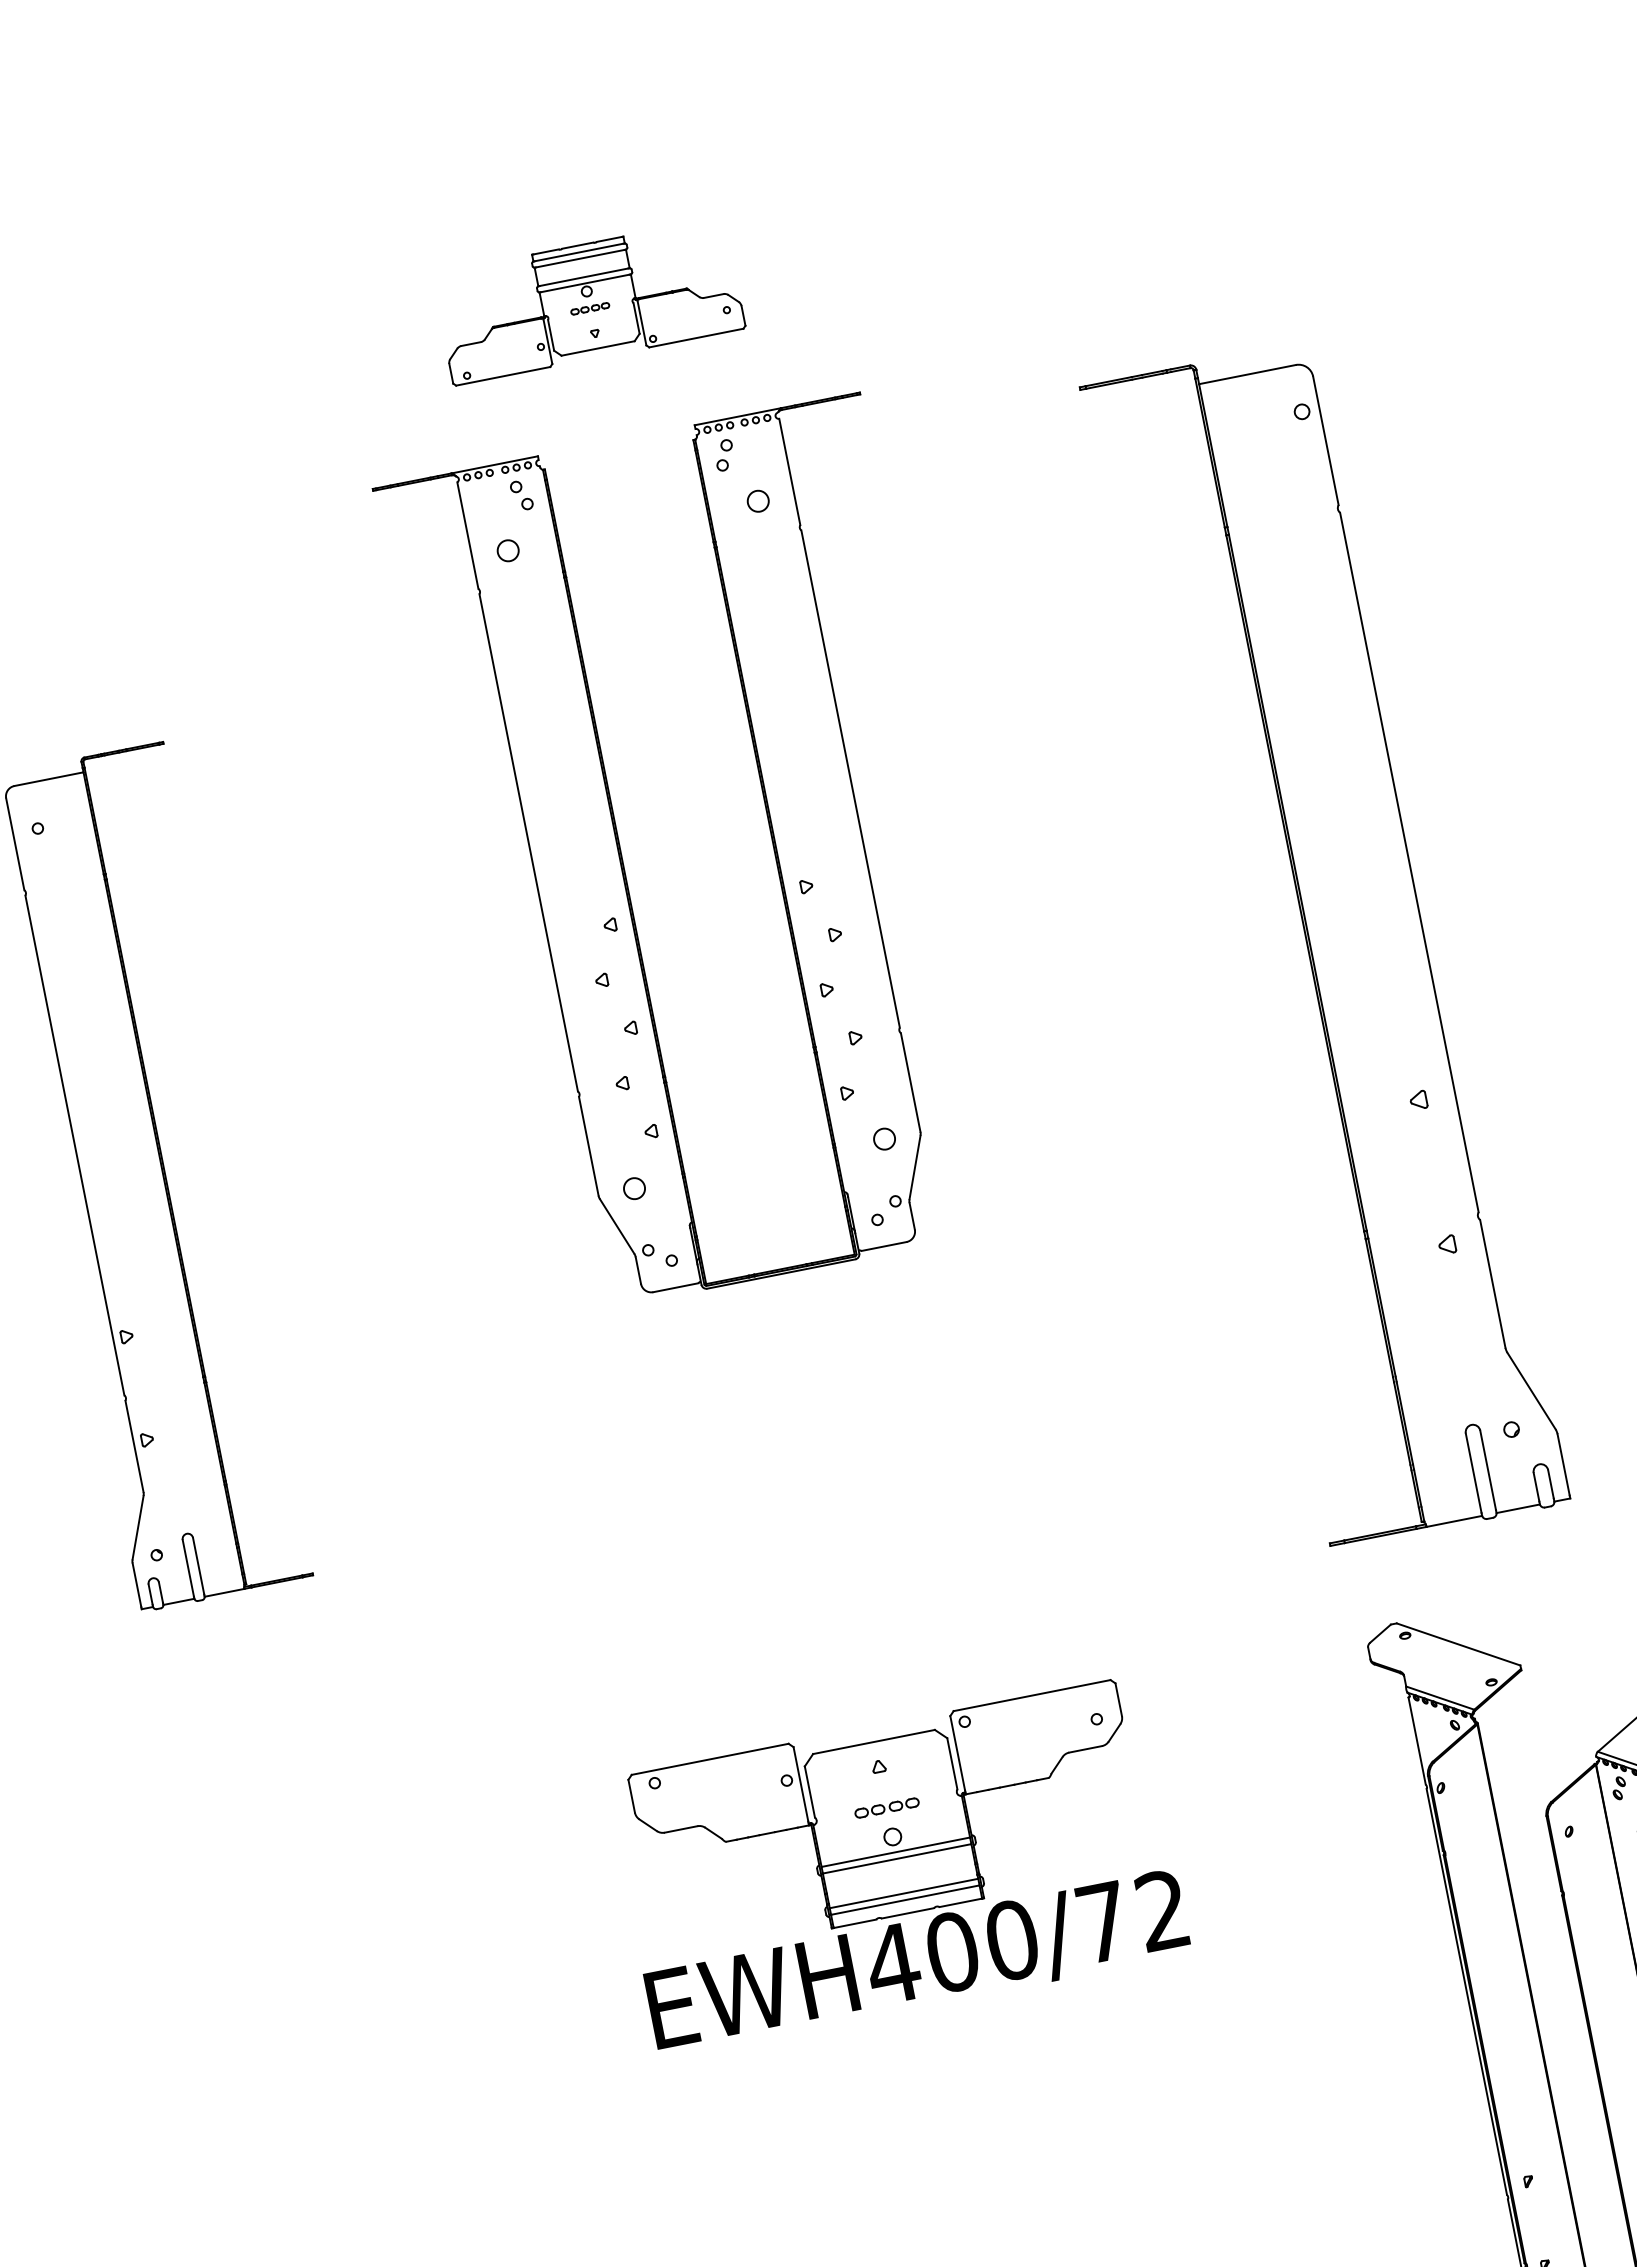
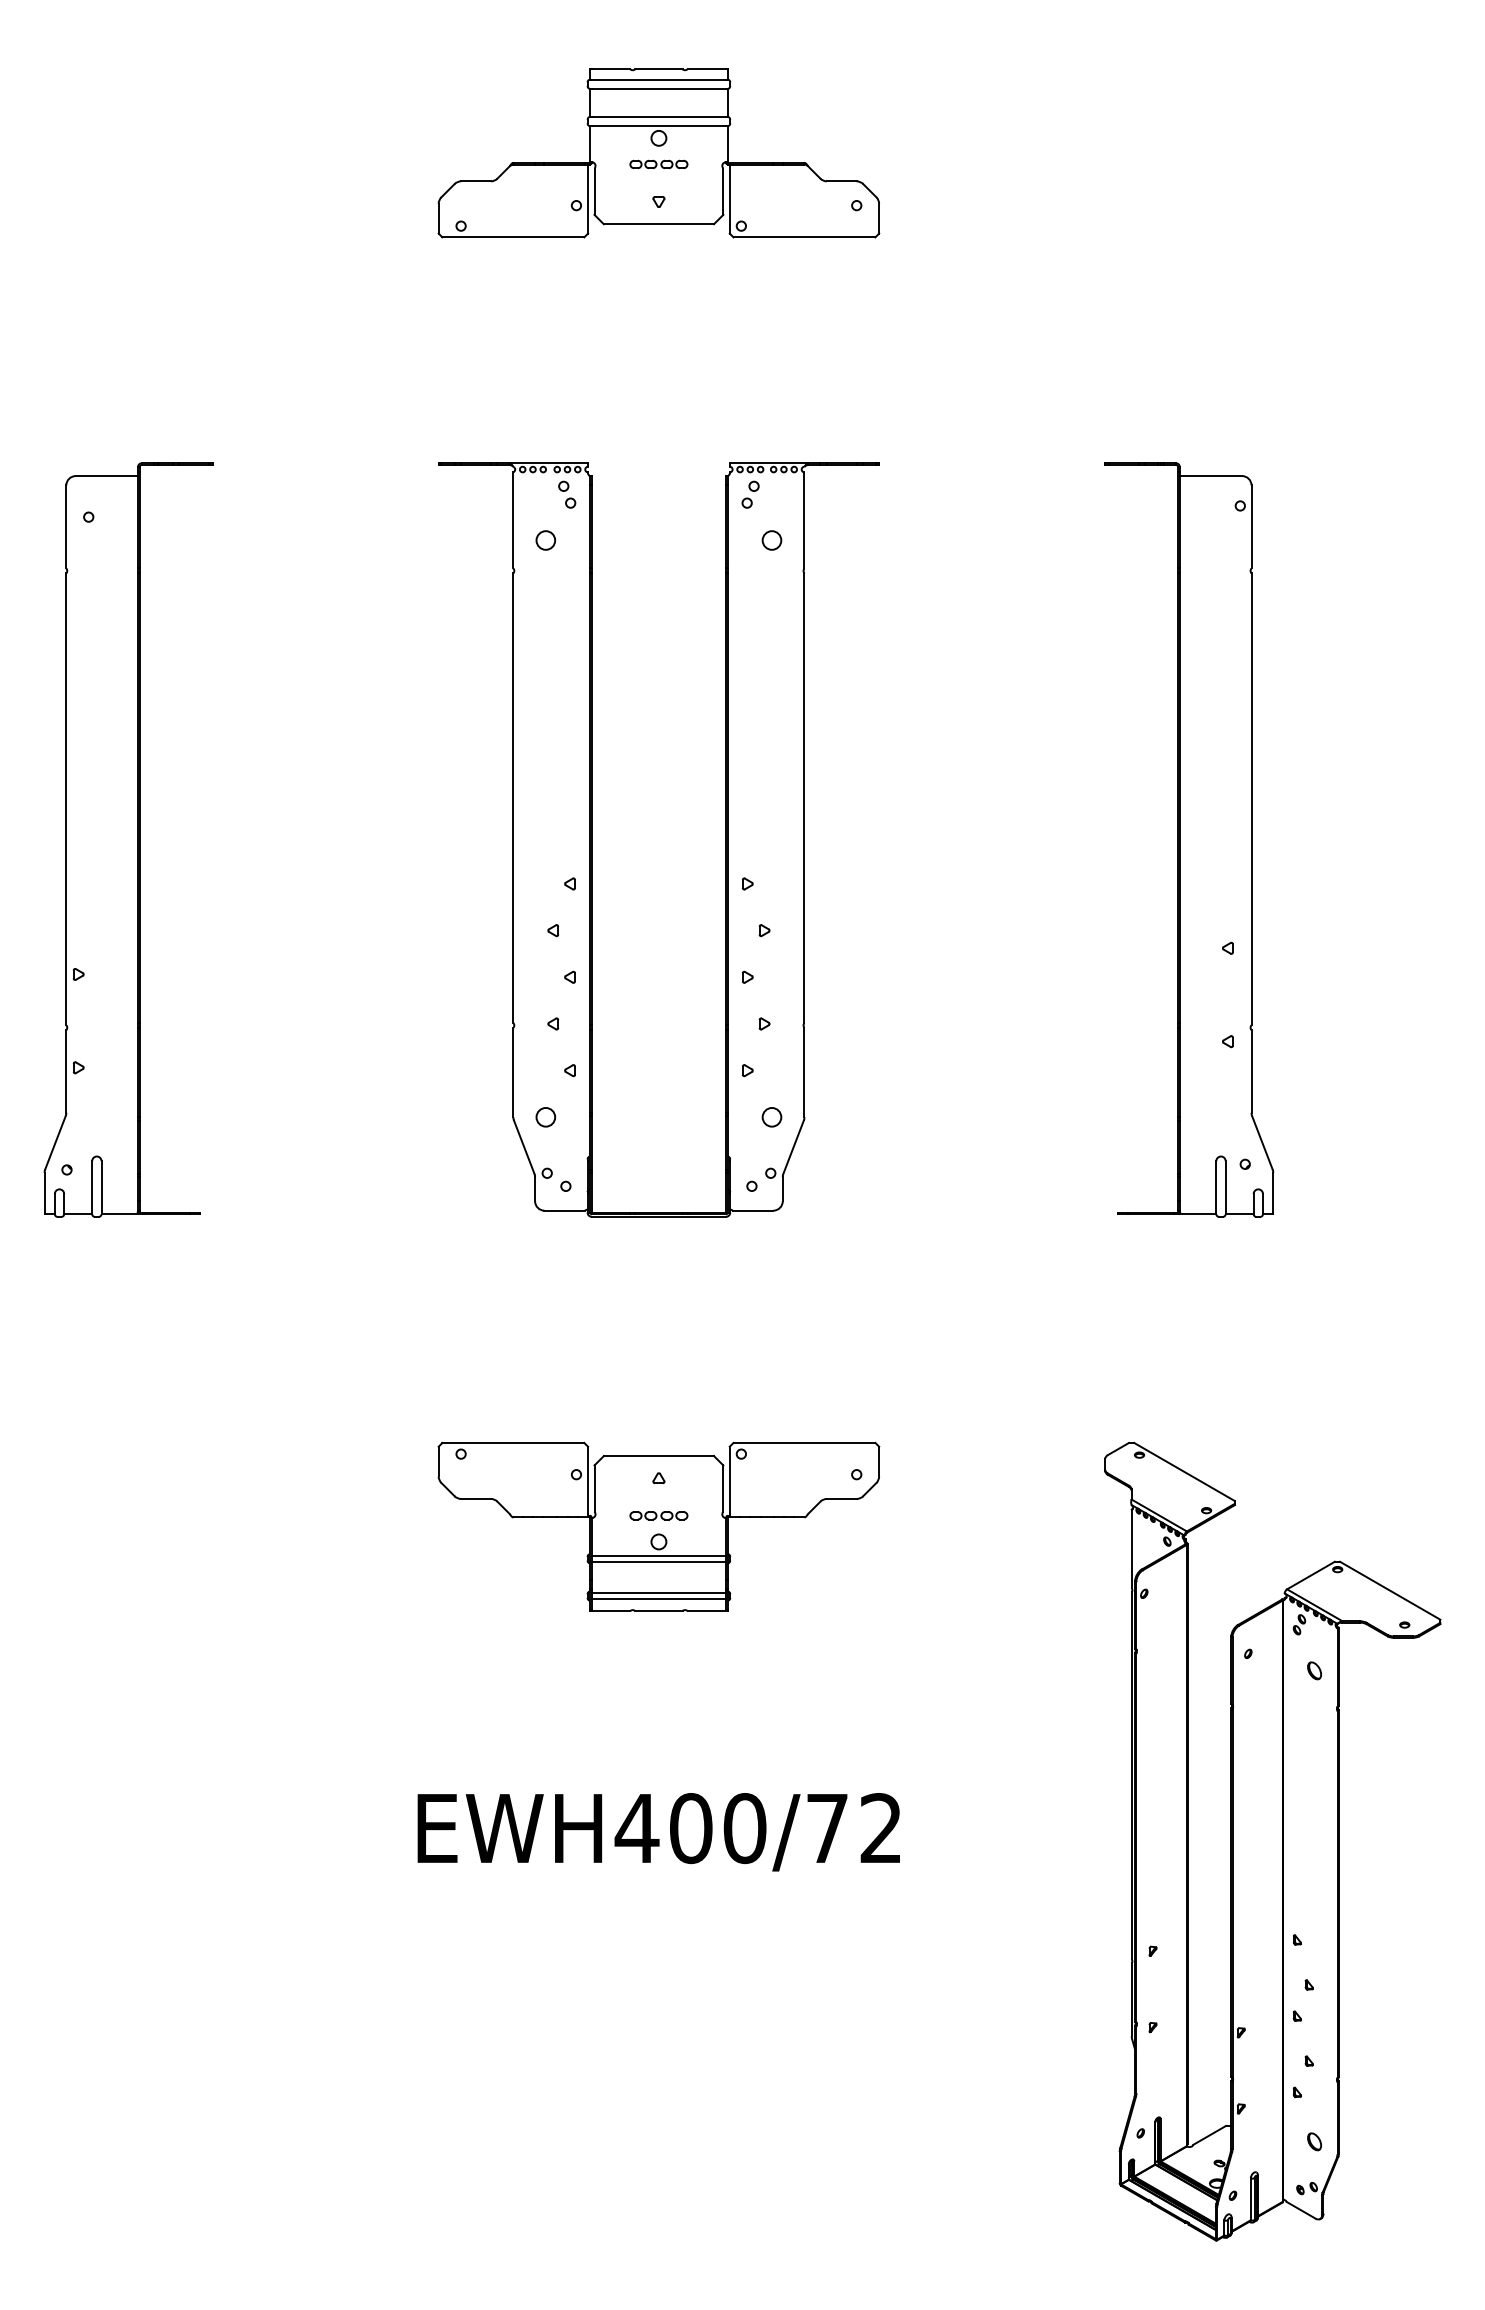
part: (588, 301) -> (658, 153), size x1.67
part: (625, 871) -> (592, 839), moved
part: (1325, 943) -> (1189, 839), size x0.71
text: (917, 1963) -> (658, 1832), moved

